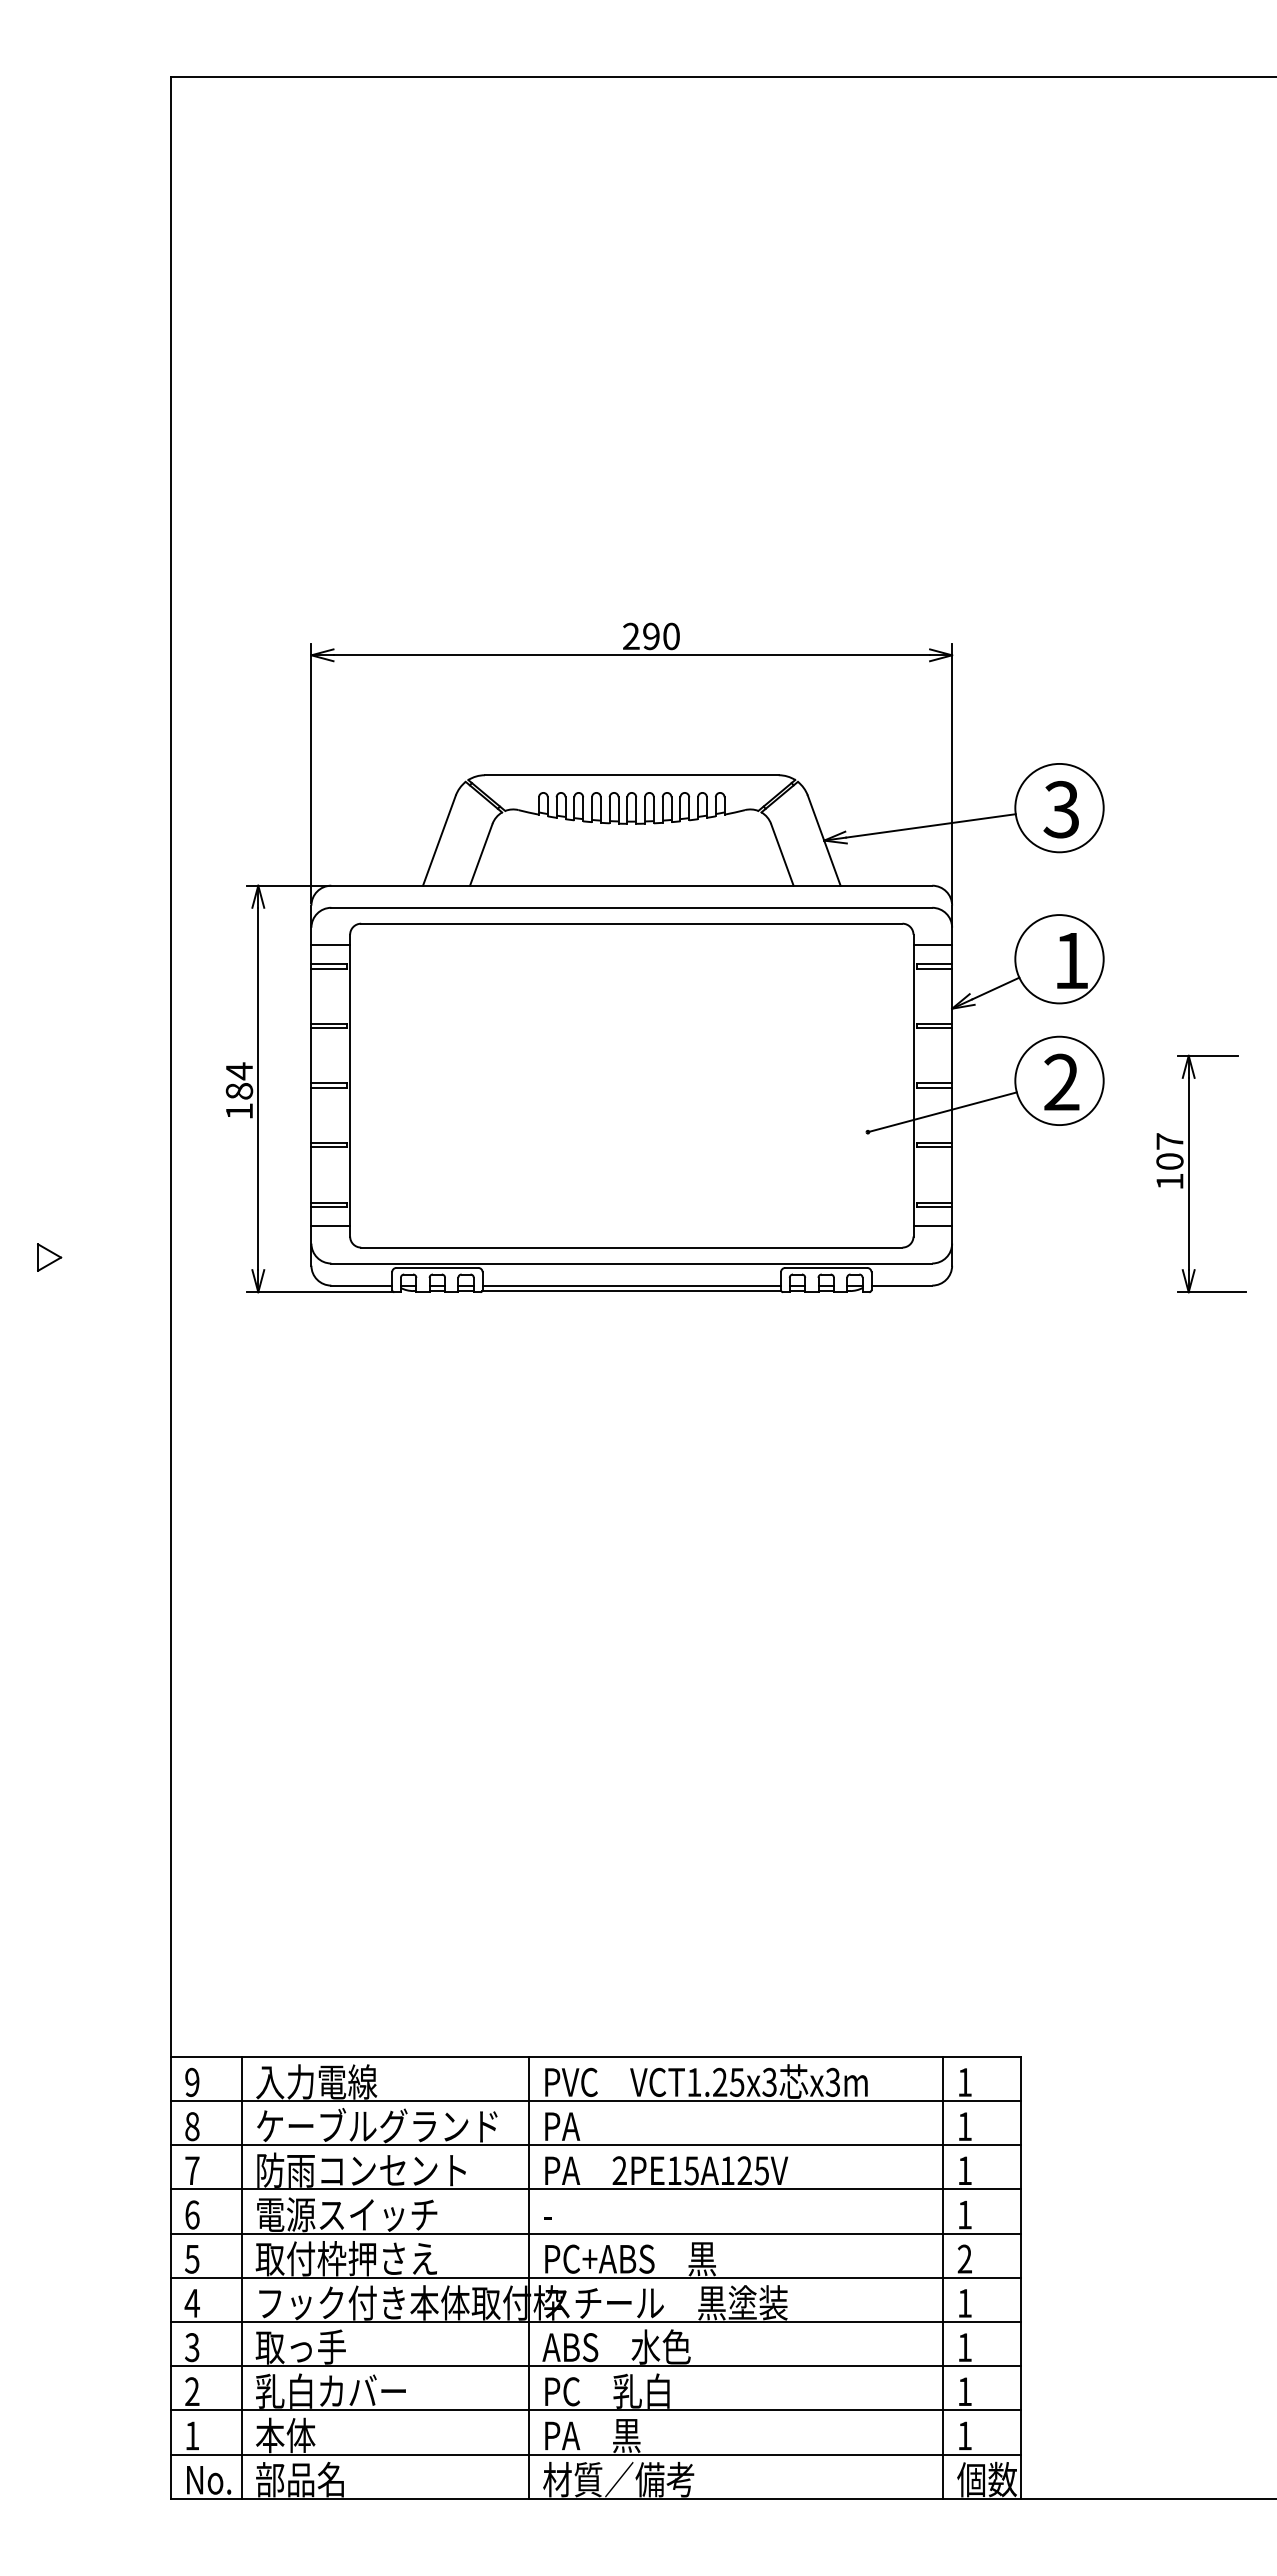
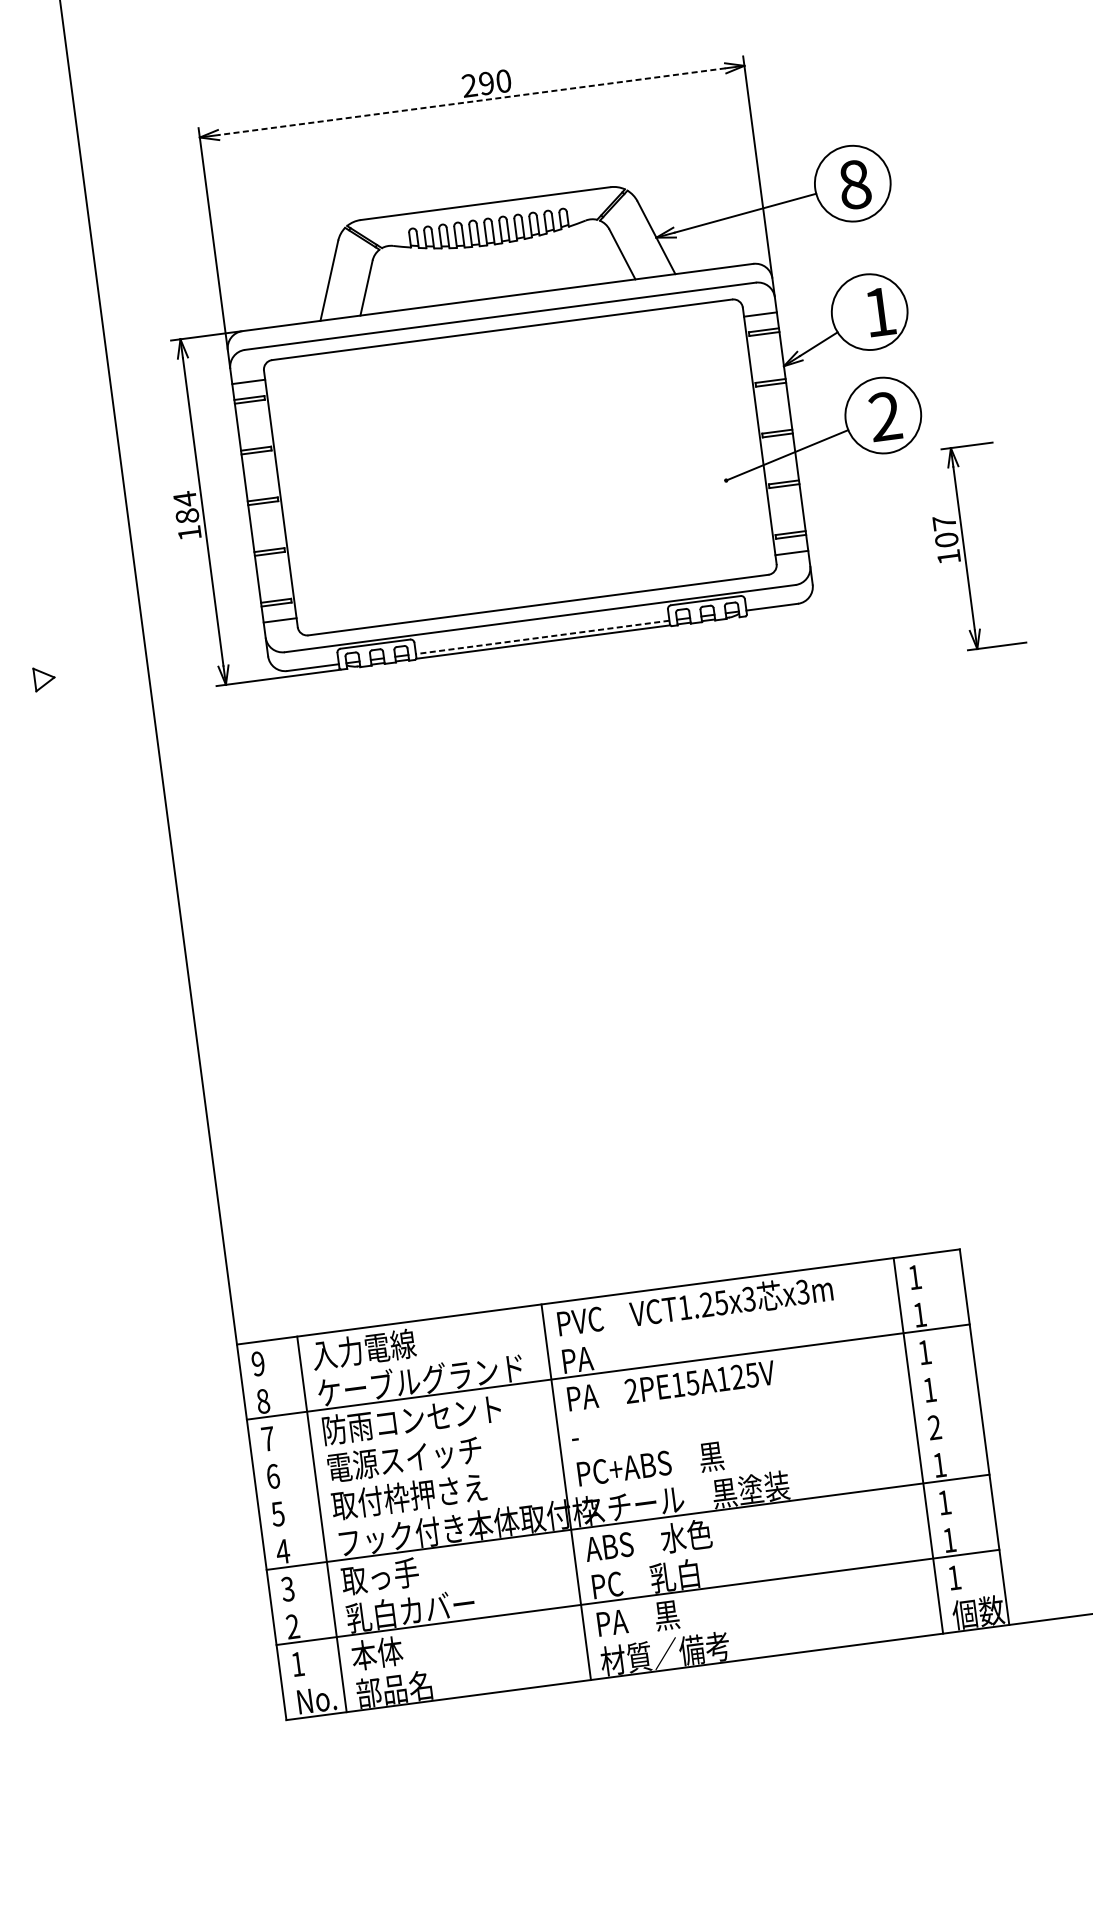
line: (631, 655) -> (471, 101), solid -> dashed
text: (1061, 809) -> (854, 184), 3 -> 8
part: (1189, 1173) -> (964, 548), moved
line: (631, 1285) -> (542, 637), solid -> dashed
line: (595, 2101) -> (603, 1334), removed
line: (595, 2189) -> (612, 1409), removed
line: (595, 2233) -> (617, 1447), removed
line: (595, 2277) -> (622, 1484), removed
line: (595, 2366) -> (632, 1560), removed
line: (595, 2454) -> (642, 1634), removed

